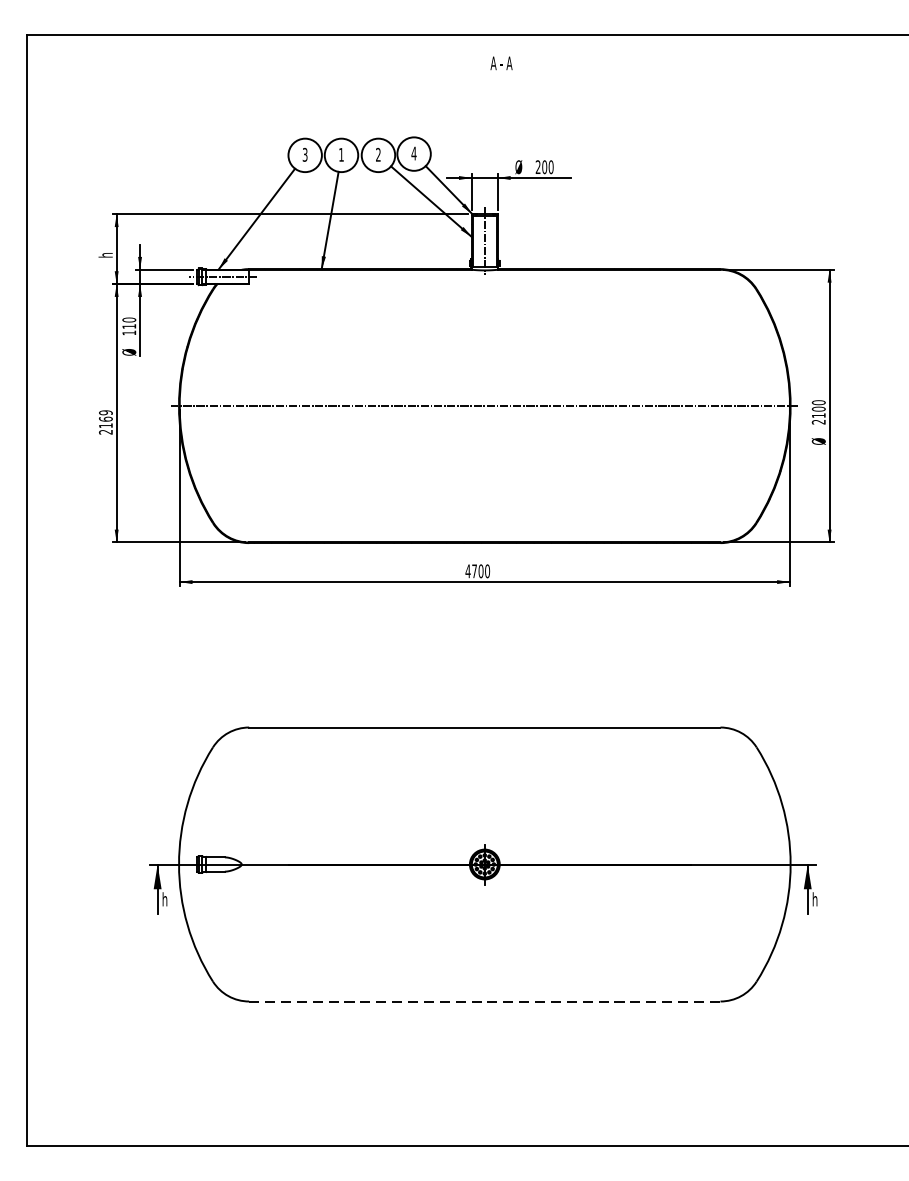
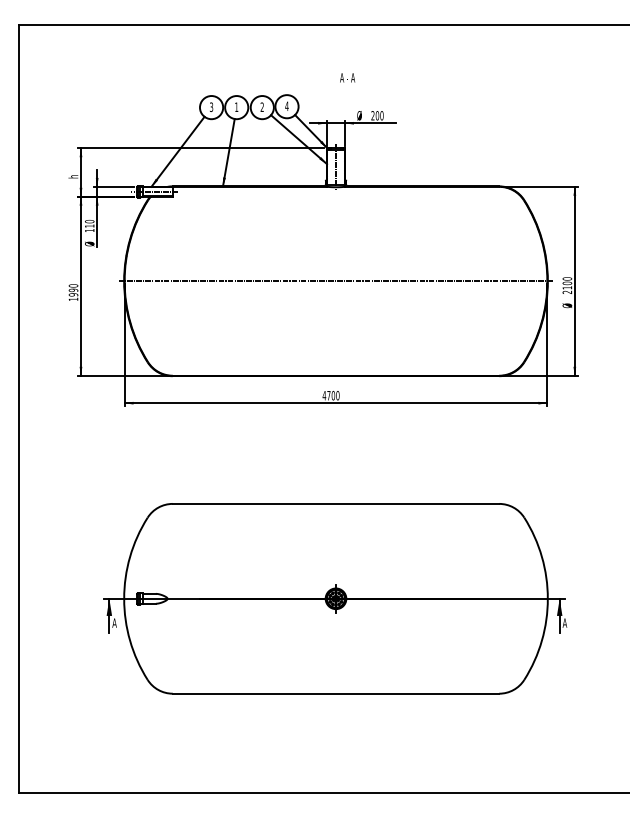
text: (501, 62) -> (347, 77), moved
text: (105, 422) -> (73, 292), 2169 -> 1990
text: (165, 898) -> (114, 622), h -> A
text: (814, 898) -> (564, 622), h -> A
line: (485, 1001) -> (336, 693), dashed -> solid

